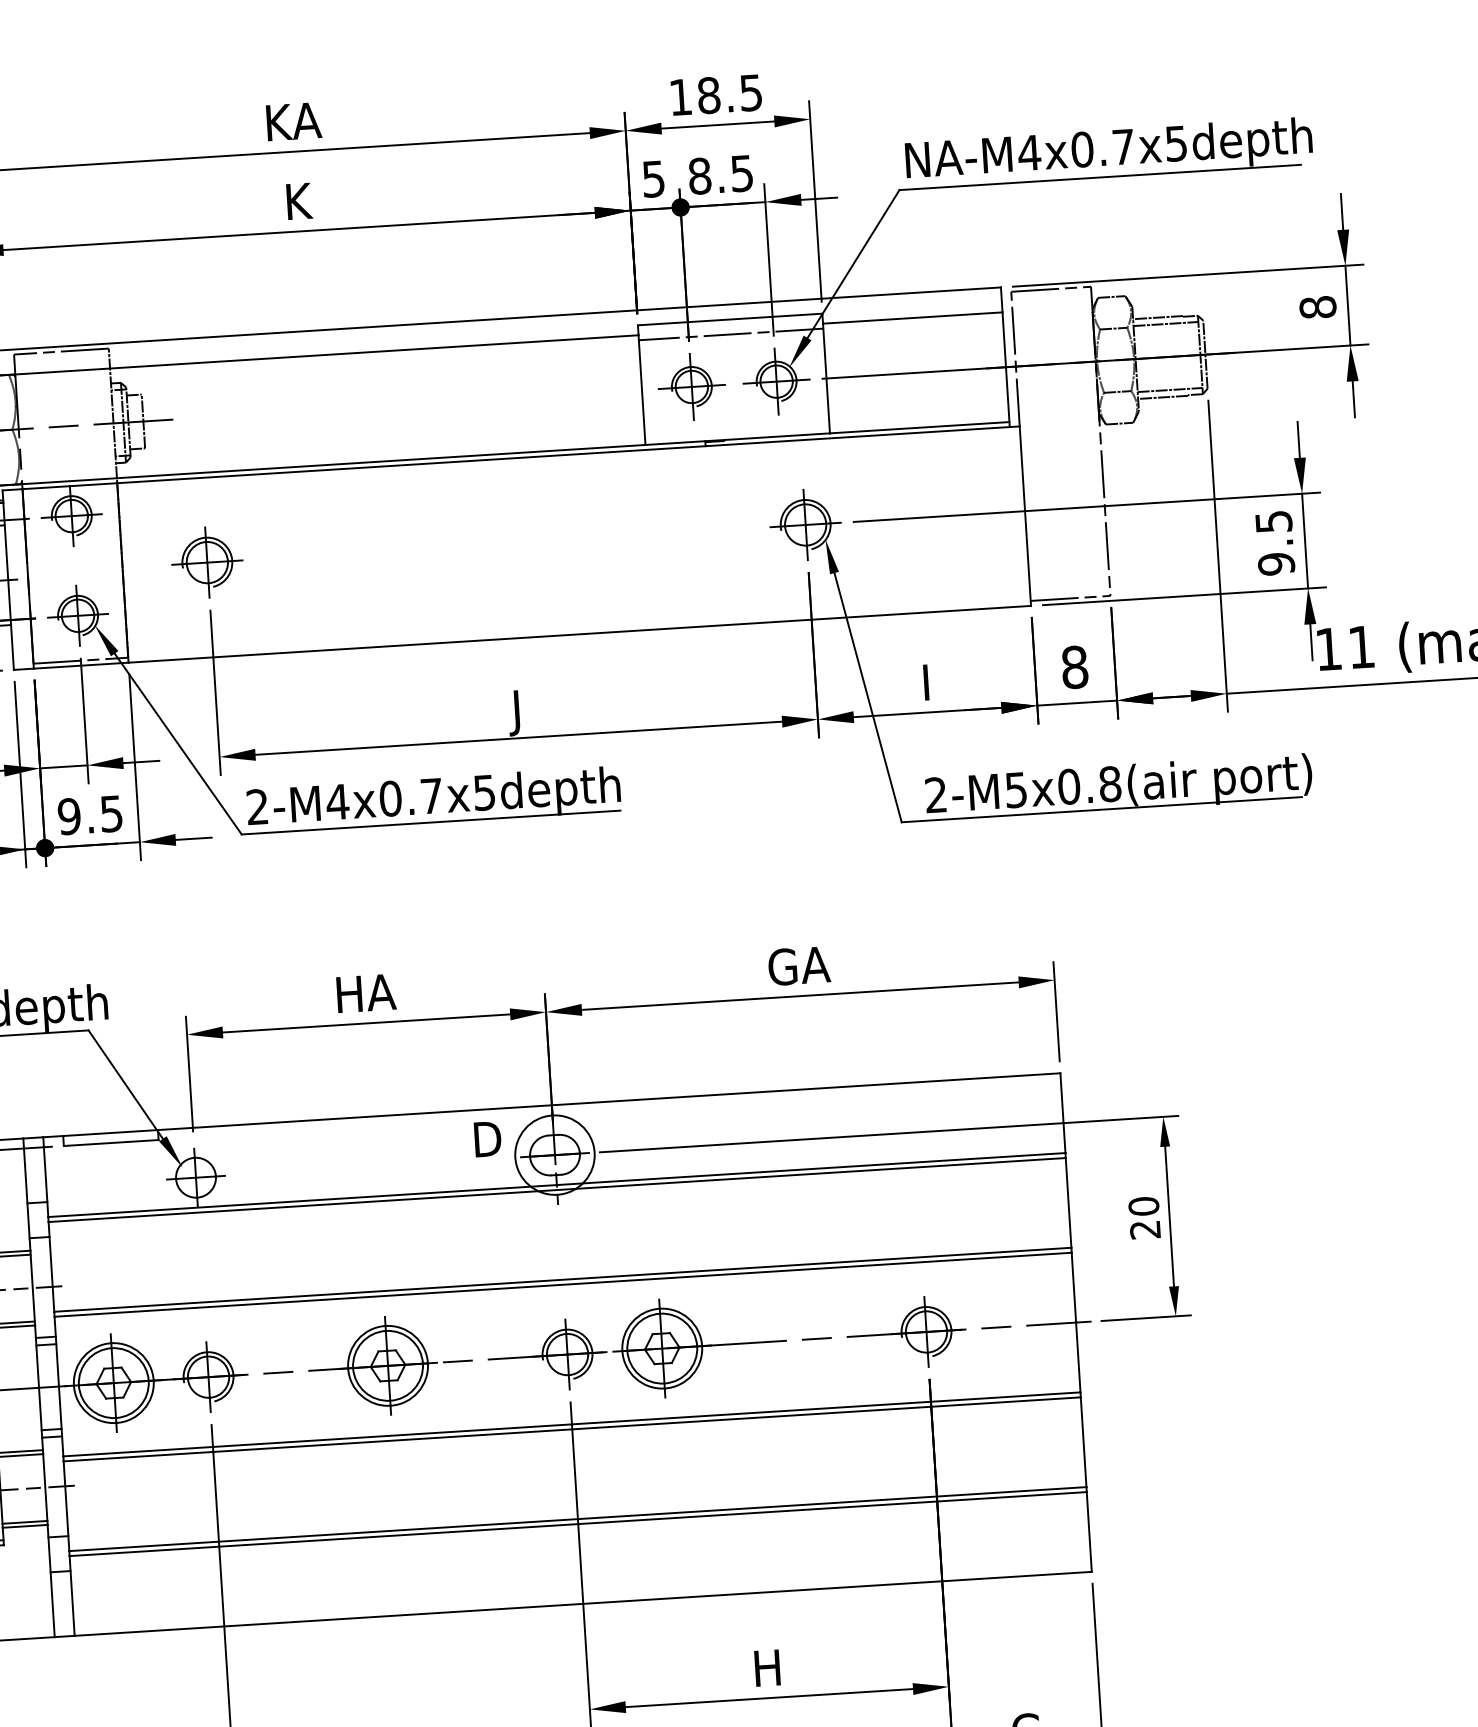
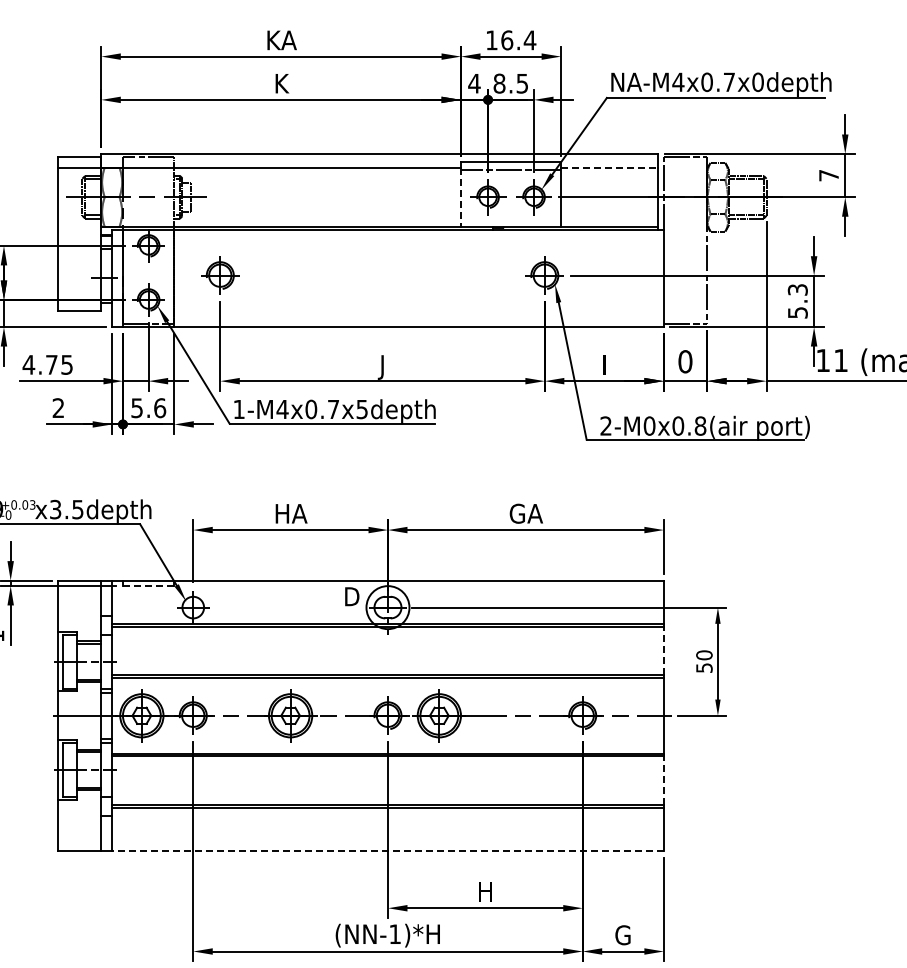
text: (729, 94) -> (518, 40), 18.5 -> 16.4
text: (1175, 144) -> (757, 82), NA-M4x0.7x5depth -> NA-M4x0.7x0depth
text: (653, 178) -> (474, 83), 5 -> 4
text: (1318, 307) -> (829, 175), 8 -> 7
line: (912, 318) -> (609, 167), solid -> dashed
line: (642, 390) -> (461, 197), solid -> dashed
text: (1274, 543) -> (797, 301), 9.5 -> 5.3
text: (1074, 666) -> (685, 361), 8 -> 0
text: (1016, 789) -> (649, 425), 2-M5x0.8(air -> 2-M0x0.8(air
text: (256, 805) -> (238, 408), 2-M4x0.7x5depth -> 1-M4x0.7x5depth
text: (90, 815) -> (148, 408), 9.5 -> 5.6
line: (110, 1142) -> (148, 585), solid -> dashed
line: (1067, 1202) -> (663, 650), solid -> dashed
text: (1145, 1228) -> (704, 667), 20 -> 50
line: (1083, 1441) -> (663, 780), solid -> dashed
line: (582, 1604) -> (387, 851), solid -> dashed

